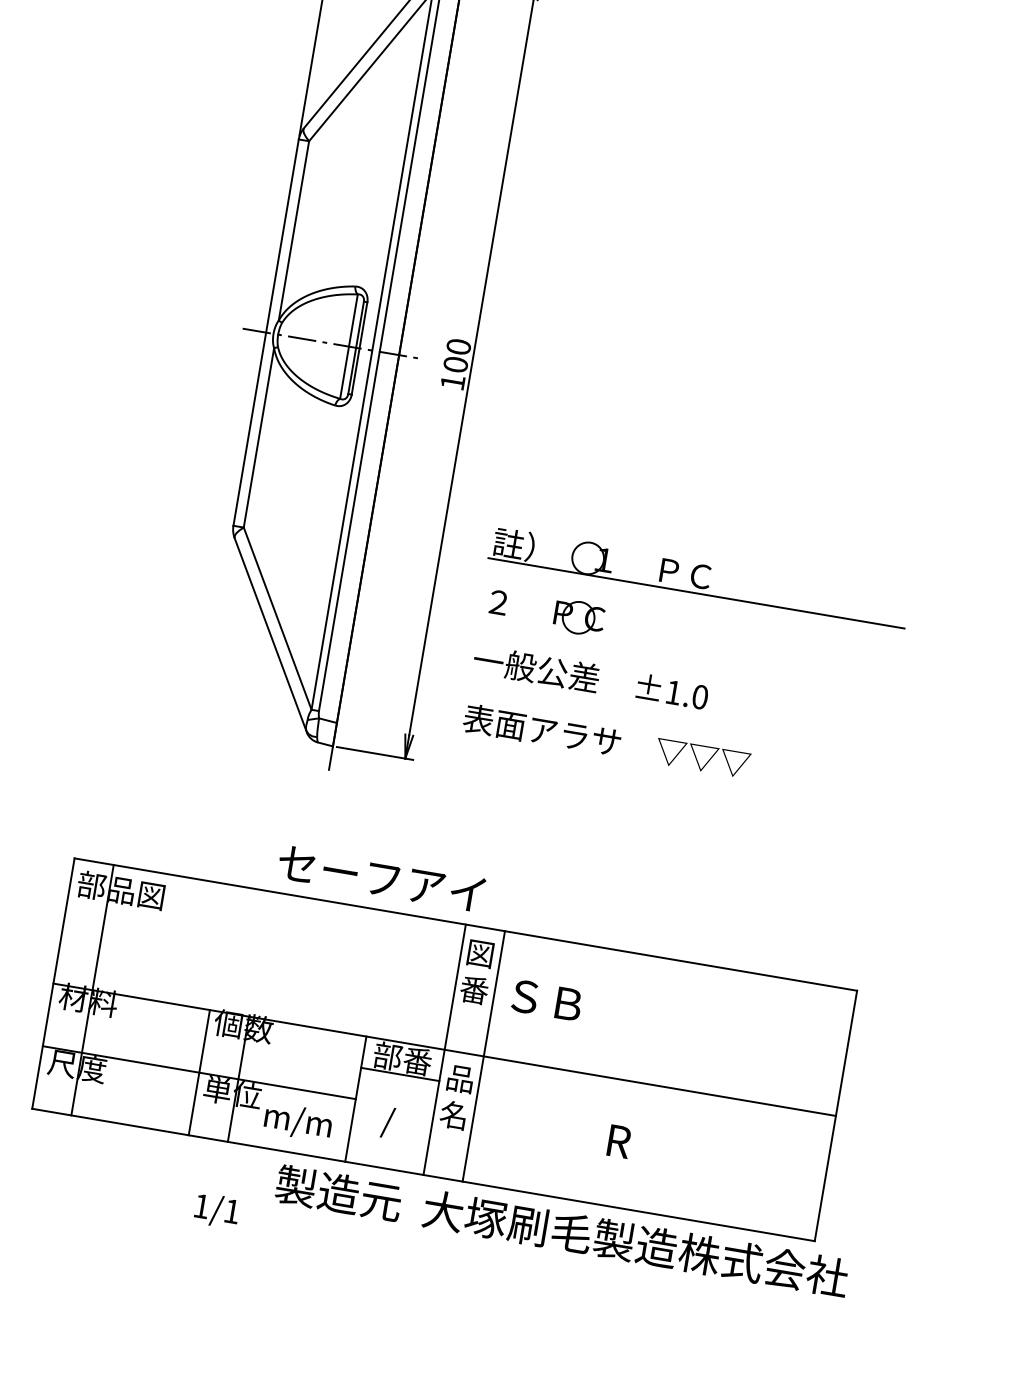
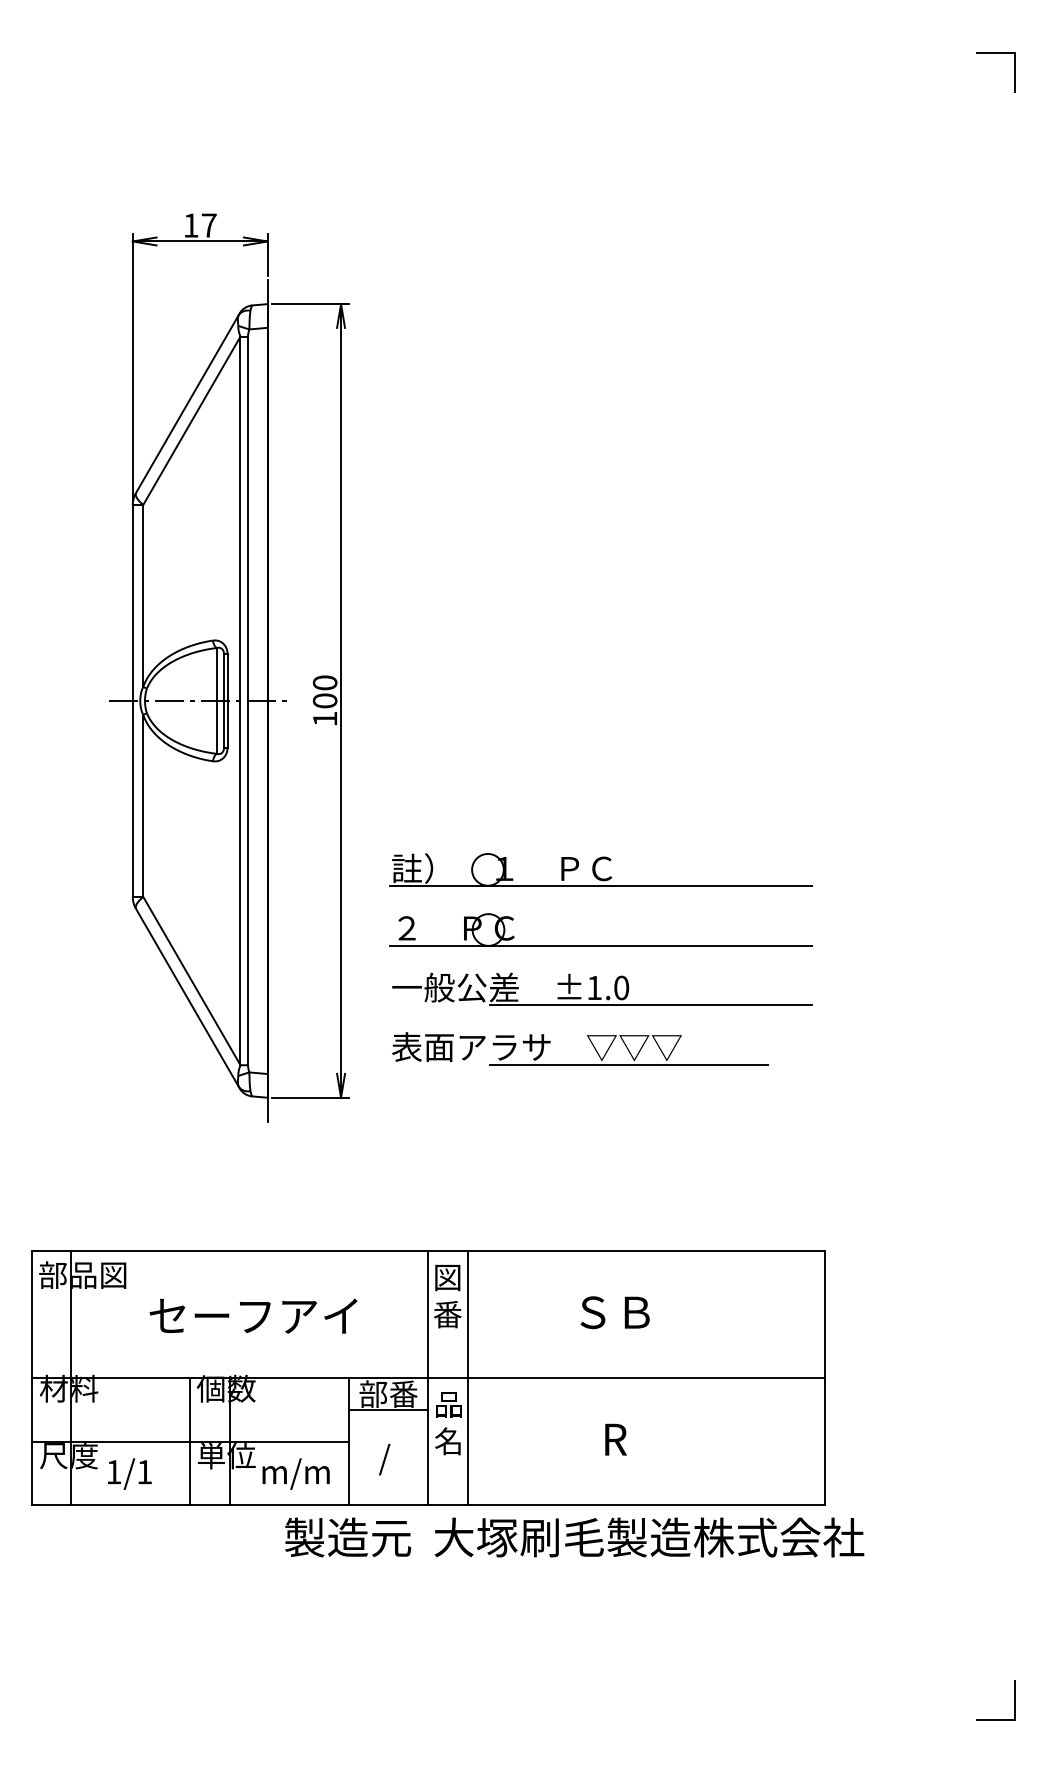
line: (686, 651) -> (600, 945), added
line: (725, 719) -> (650, 1005), added
line: (694, 773) -> (628, 1064), added
text: (381, 878) -> (253, 1315), moved
text: (546, 1000) -> (614, 1312), moved
text: (216, 1210) -> (129, 1473), moved

